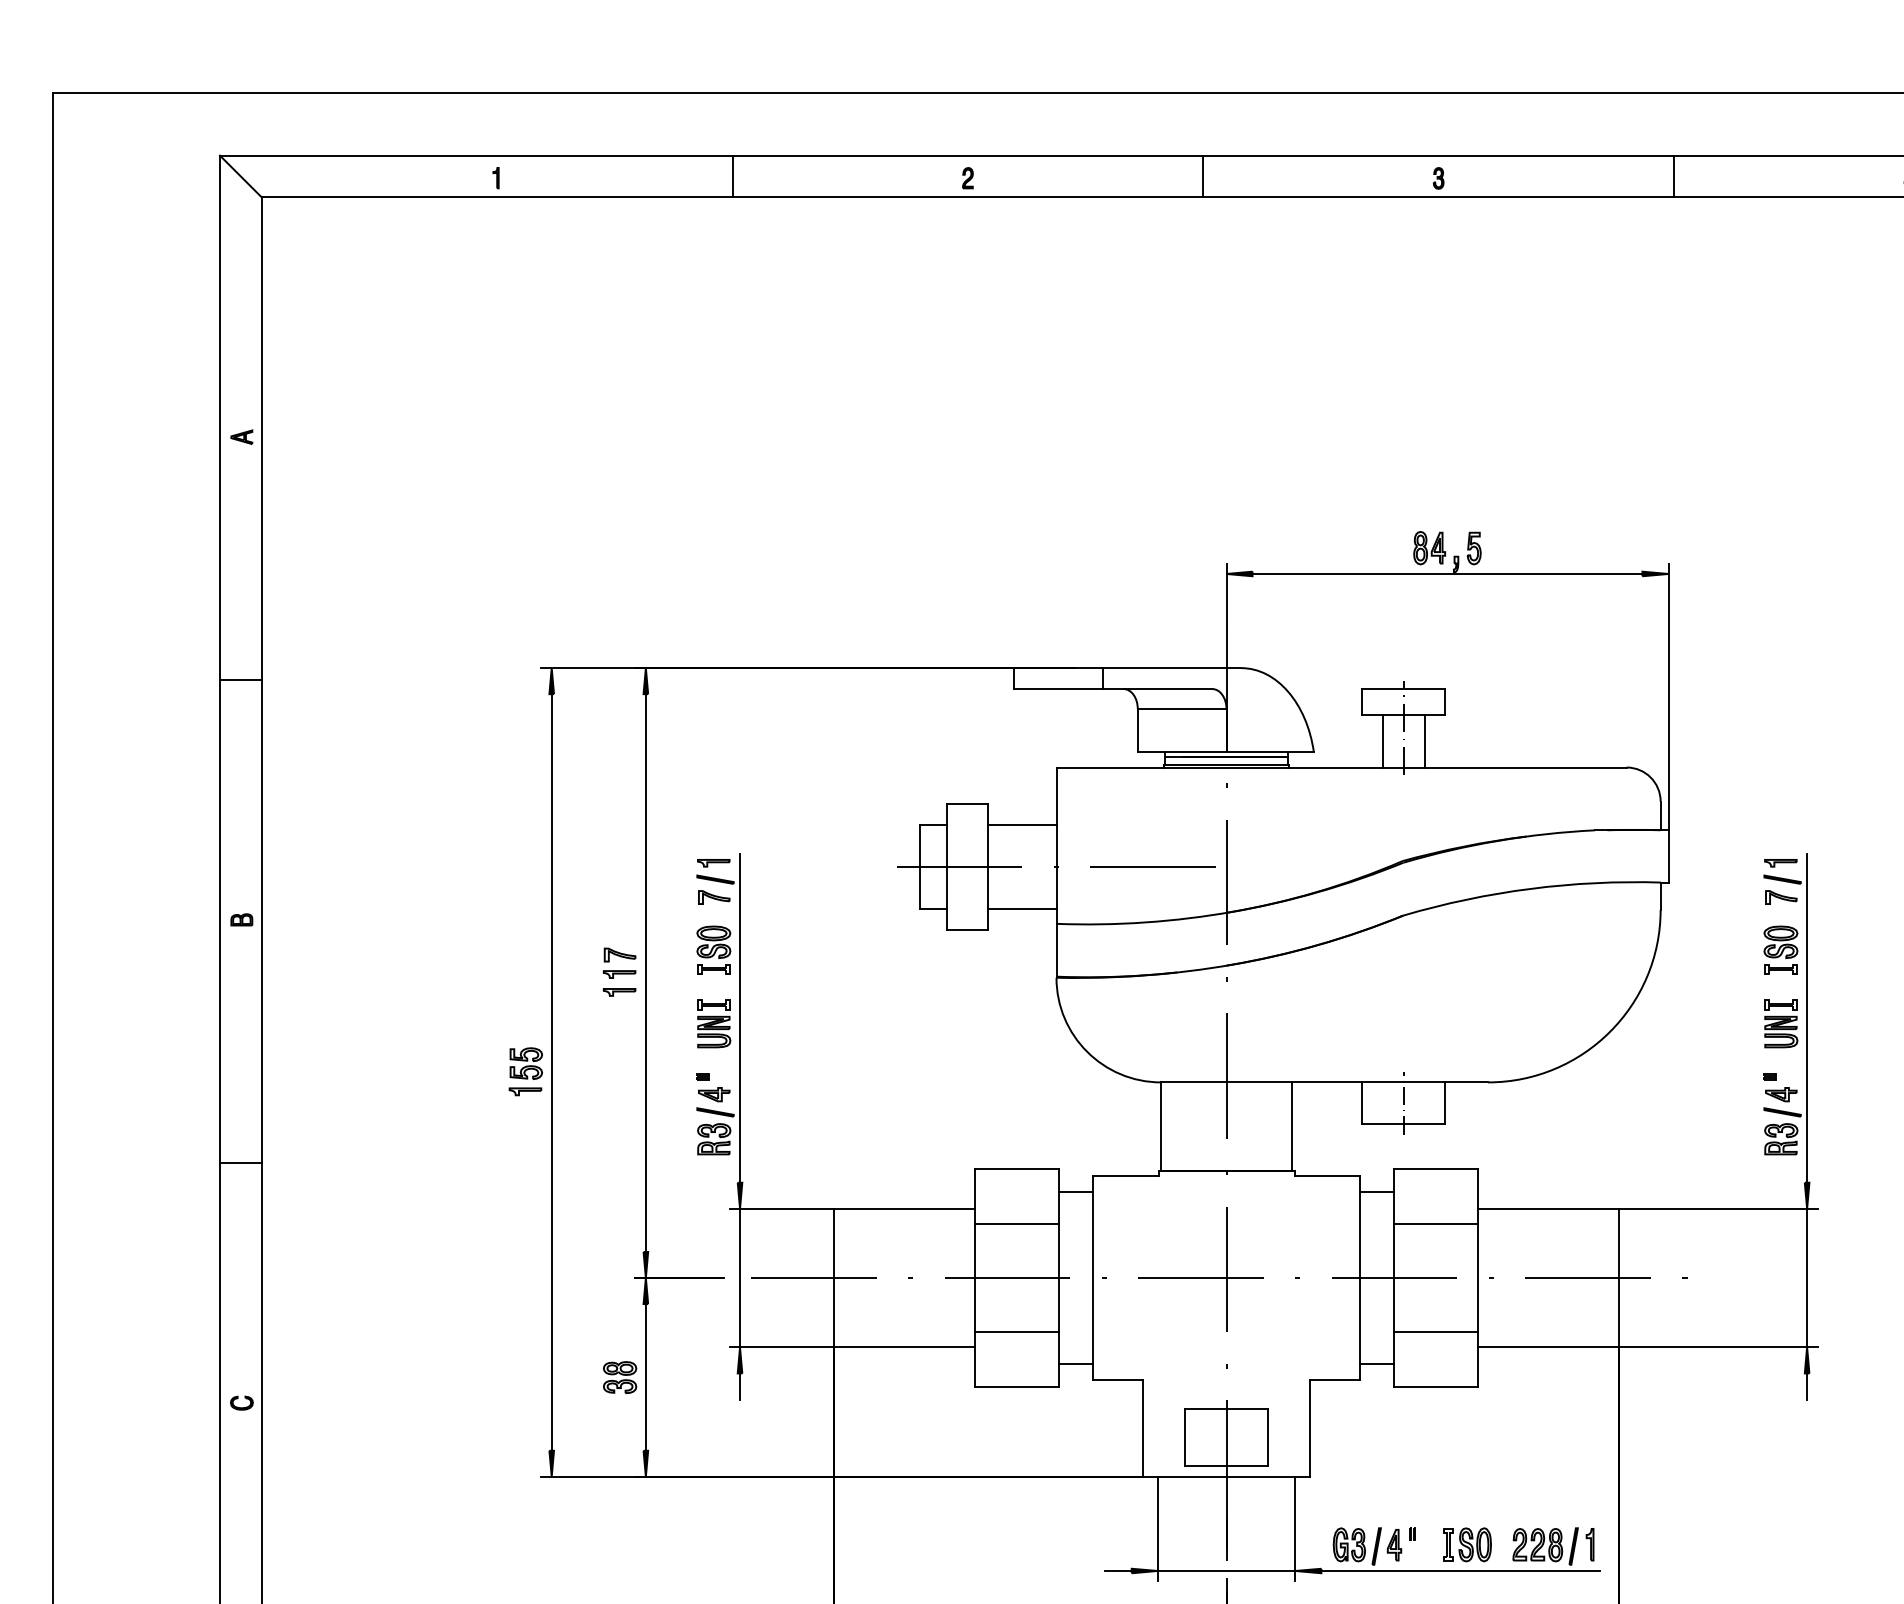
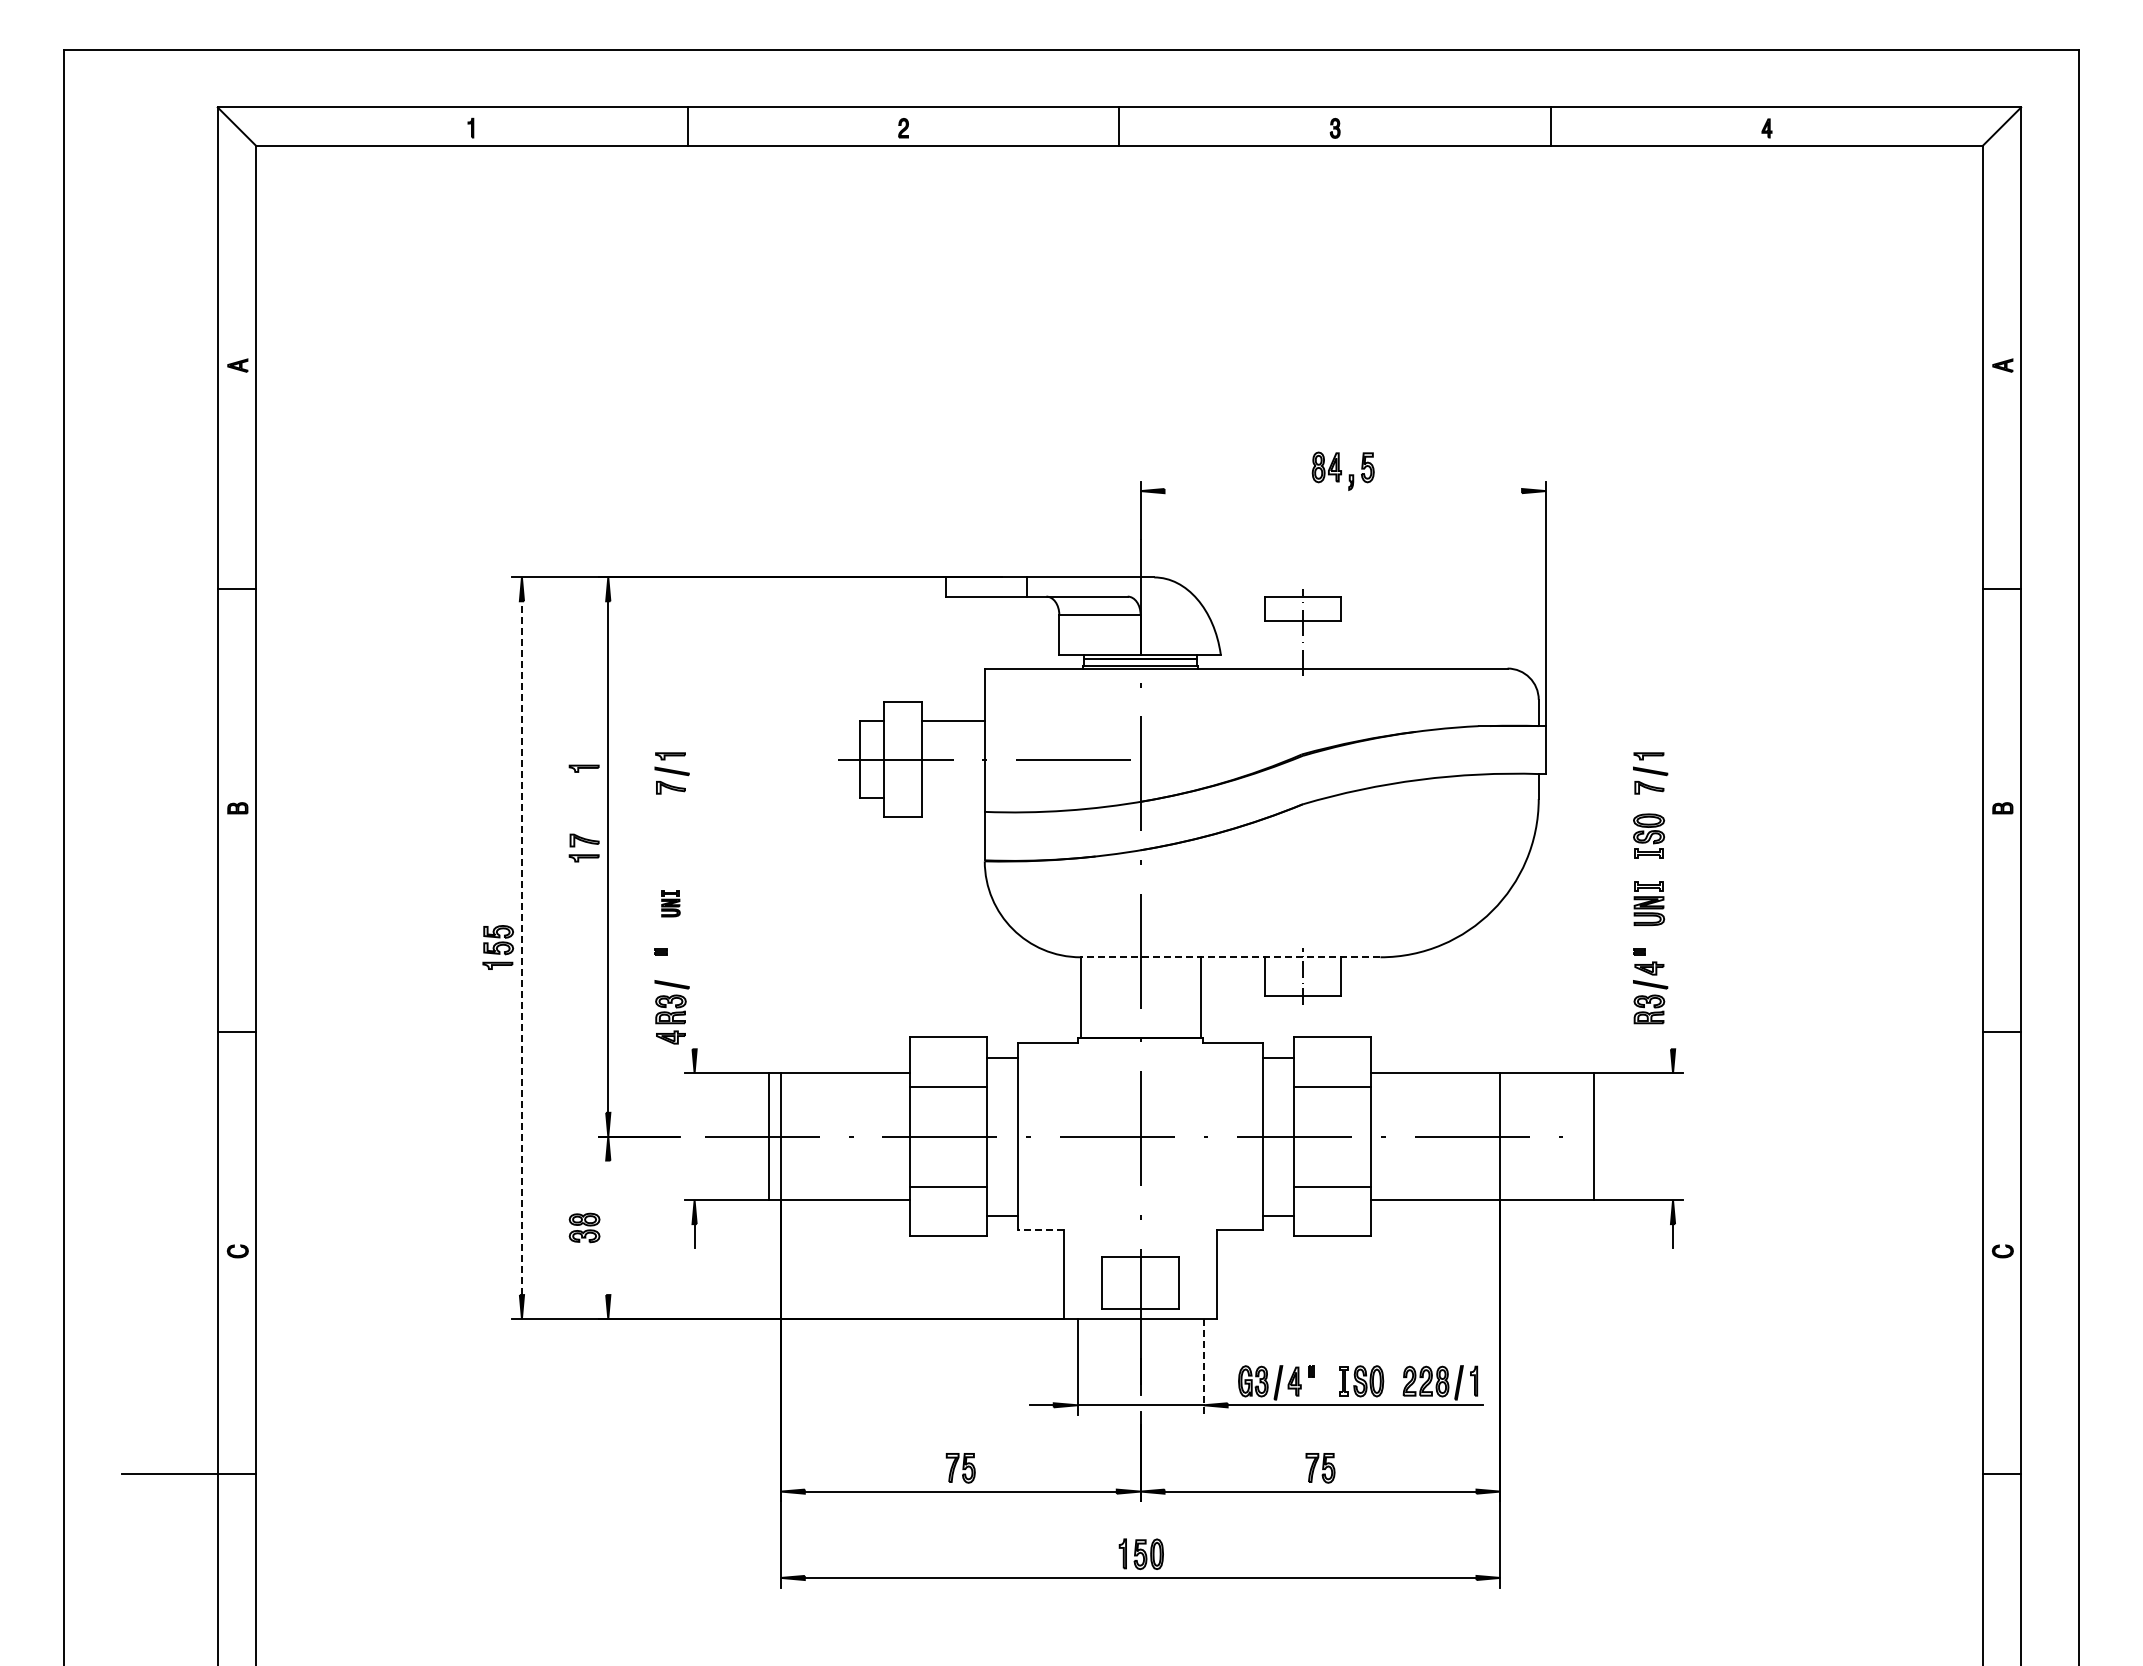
line: (1447, 574) -> (1343, 491), removed
line: (1382, 741) -> (1283, 644), removed
line: (1424, 741) -> (1322, 644), removed
line: (1022, 909) -> (953, 798), removed
part: (713, 949) -> (670, 835), removed
part: (618, 992) -> (583, 768), moved
line: (739, 1018) -> (694, 898), removed
line: (1807, 1018) -> (1673, 898), removed
part: (713, 1023) -> (670, 903), size x0.6
line: (551, 1072) -> (521, 948), solid -> dashed
line: (1324, 1082) -> (1230, 957), solid -> dashed
part: (713, 1094) -> (670, 1037), moved
line: (739, 1277) -> (768, 1136), moved
line: (1807, 1277) -> (1594, 1136), moved
line: (646, 1377) -> (608, 1227), removed
line: (1118, 1380) -> (1041, 1230), solid -> dashed
line: (1295, 1528) -> (1203, 1366), solid -> dashed

